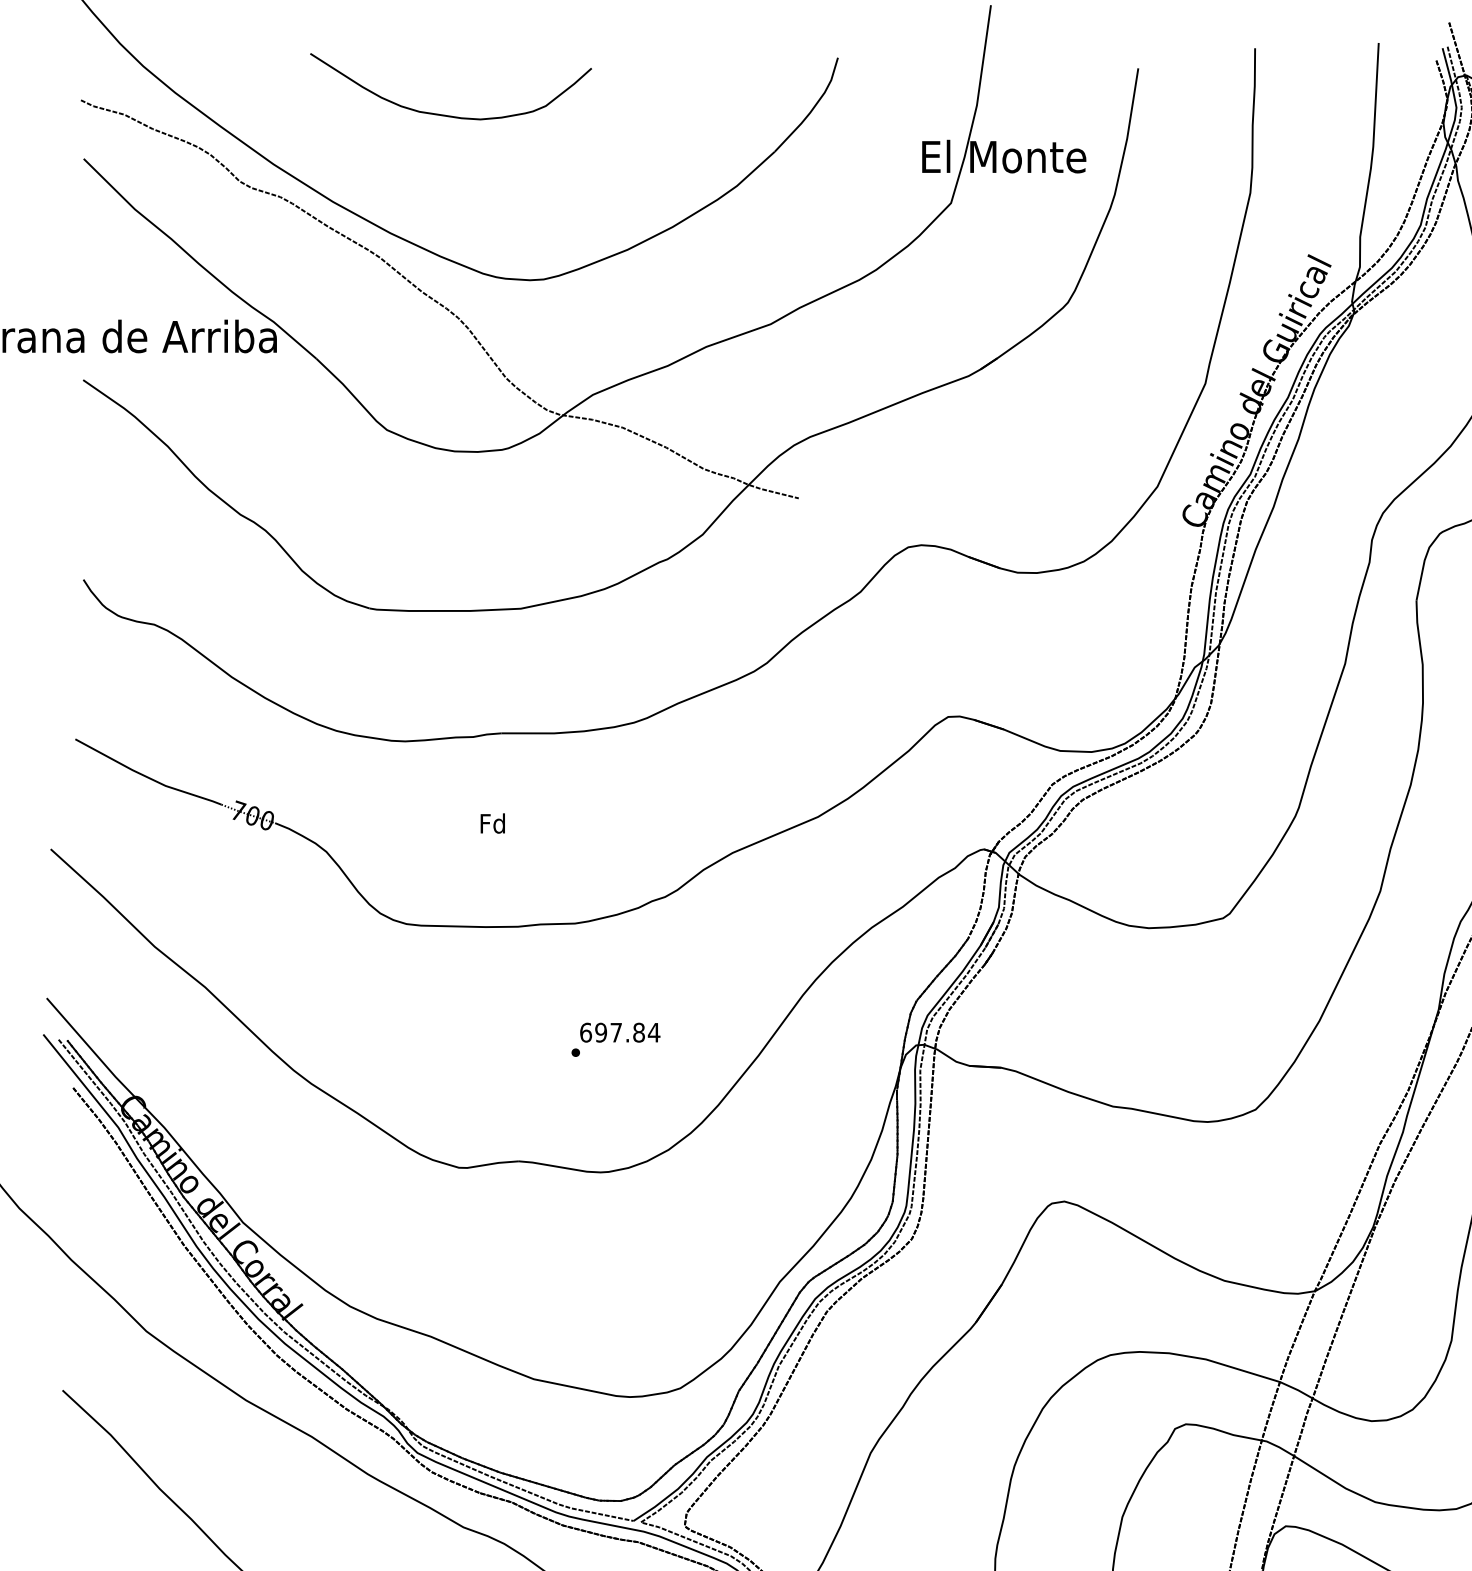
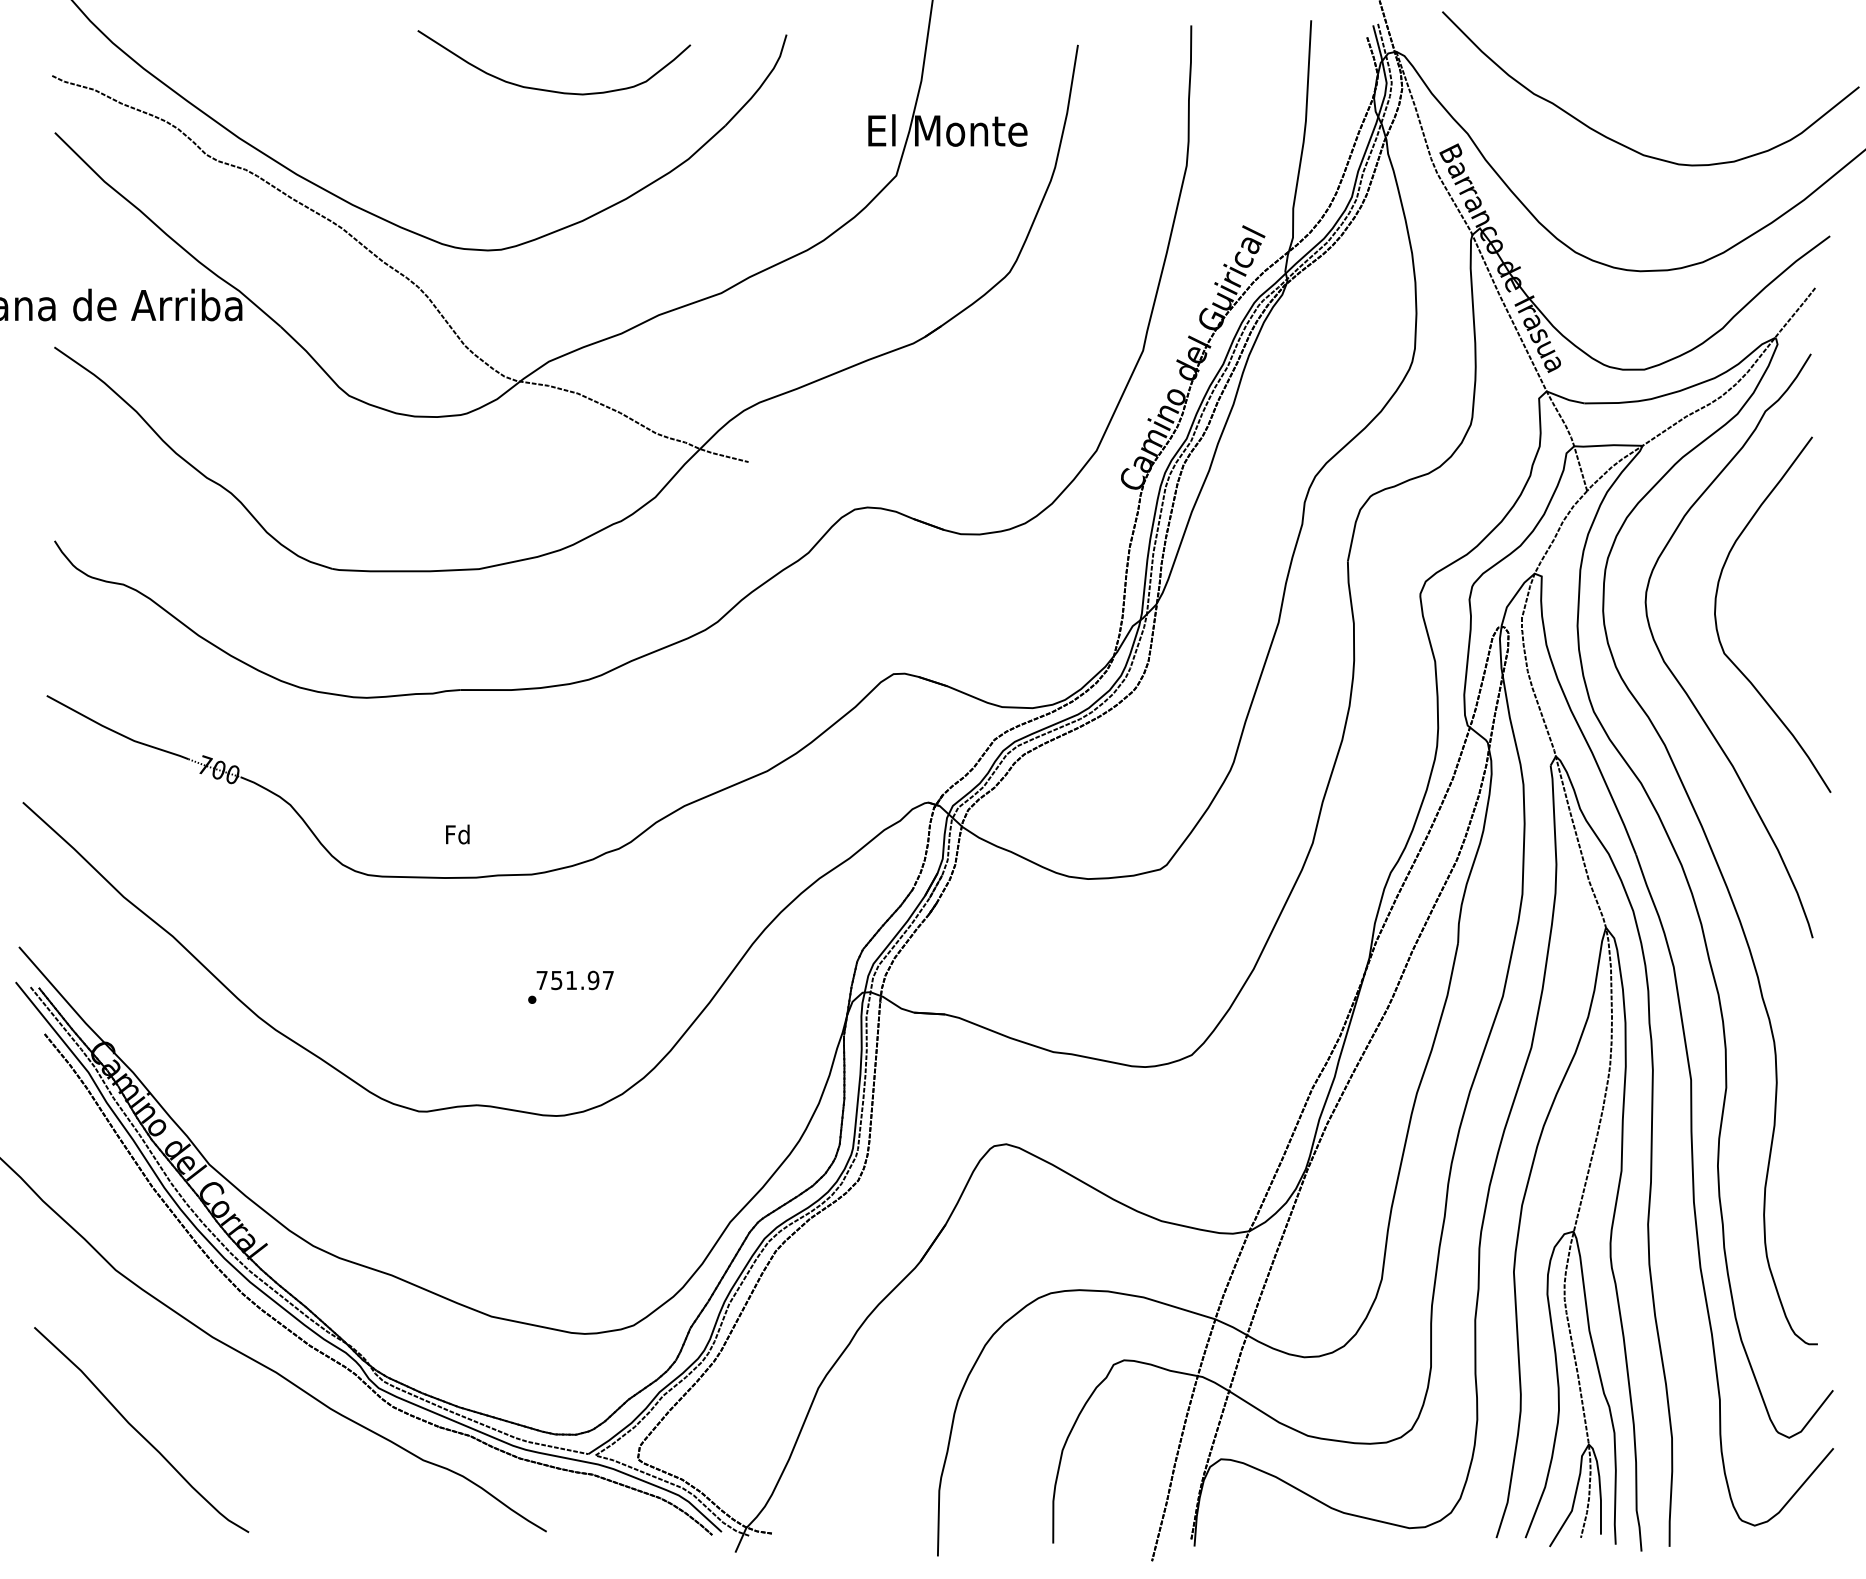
curve: (444, 114) -> (547, 89), moved
text: (492, 823) -> (457, 834), moved
text: (620, 1032) -> (575, 980), 697.84 -> 751.97

